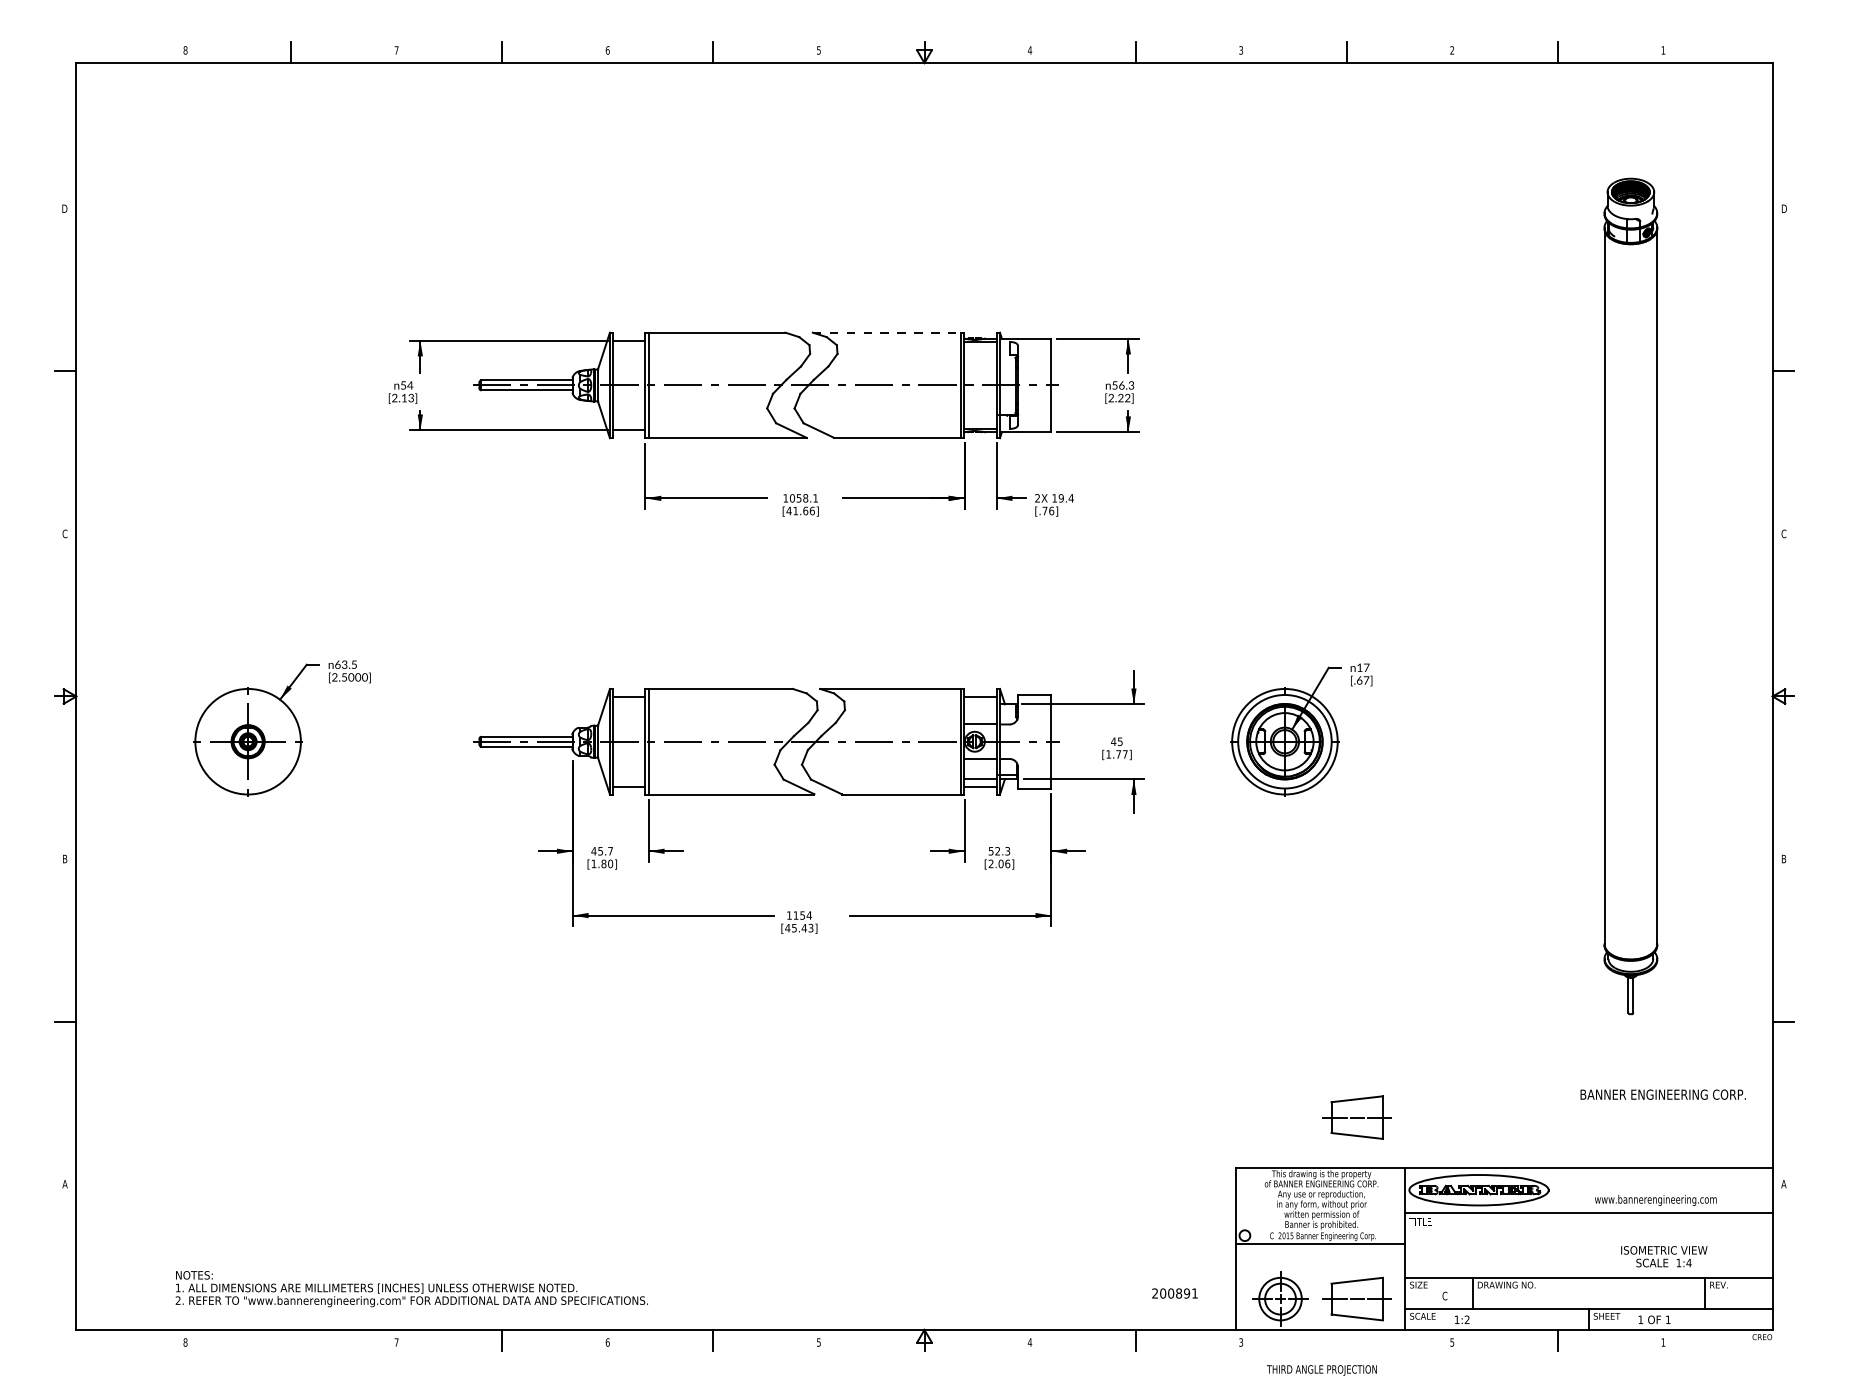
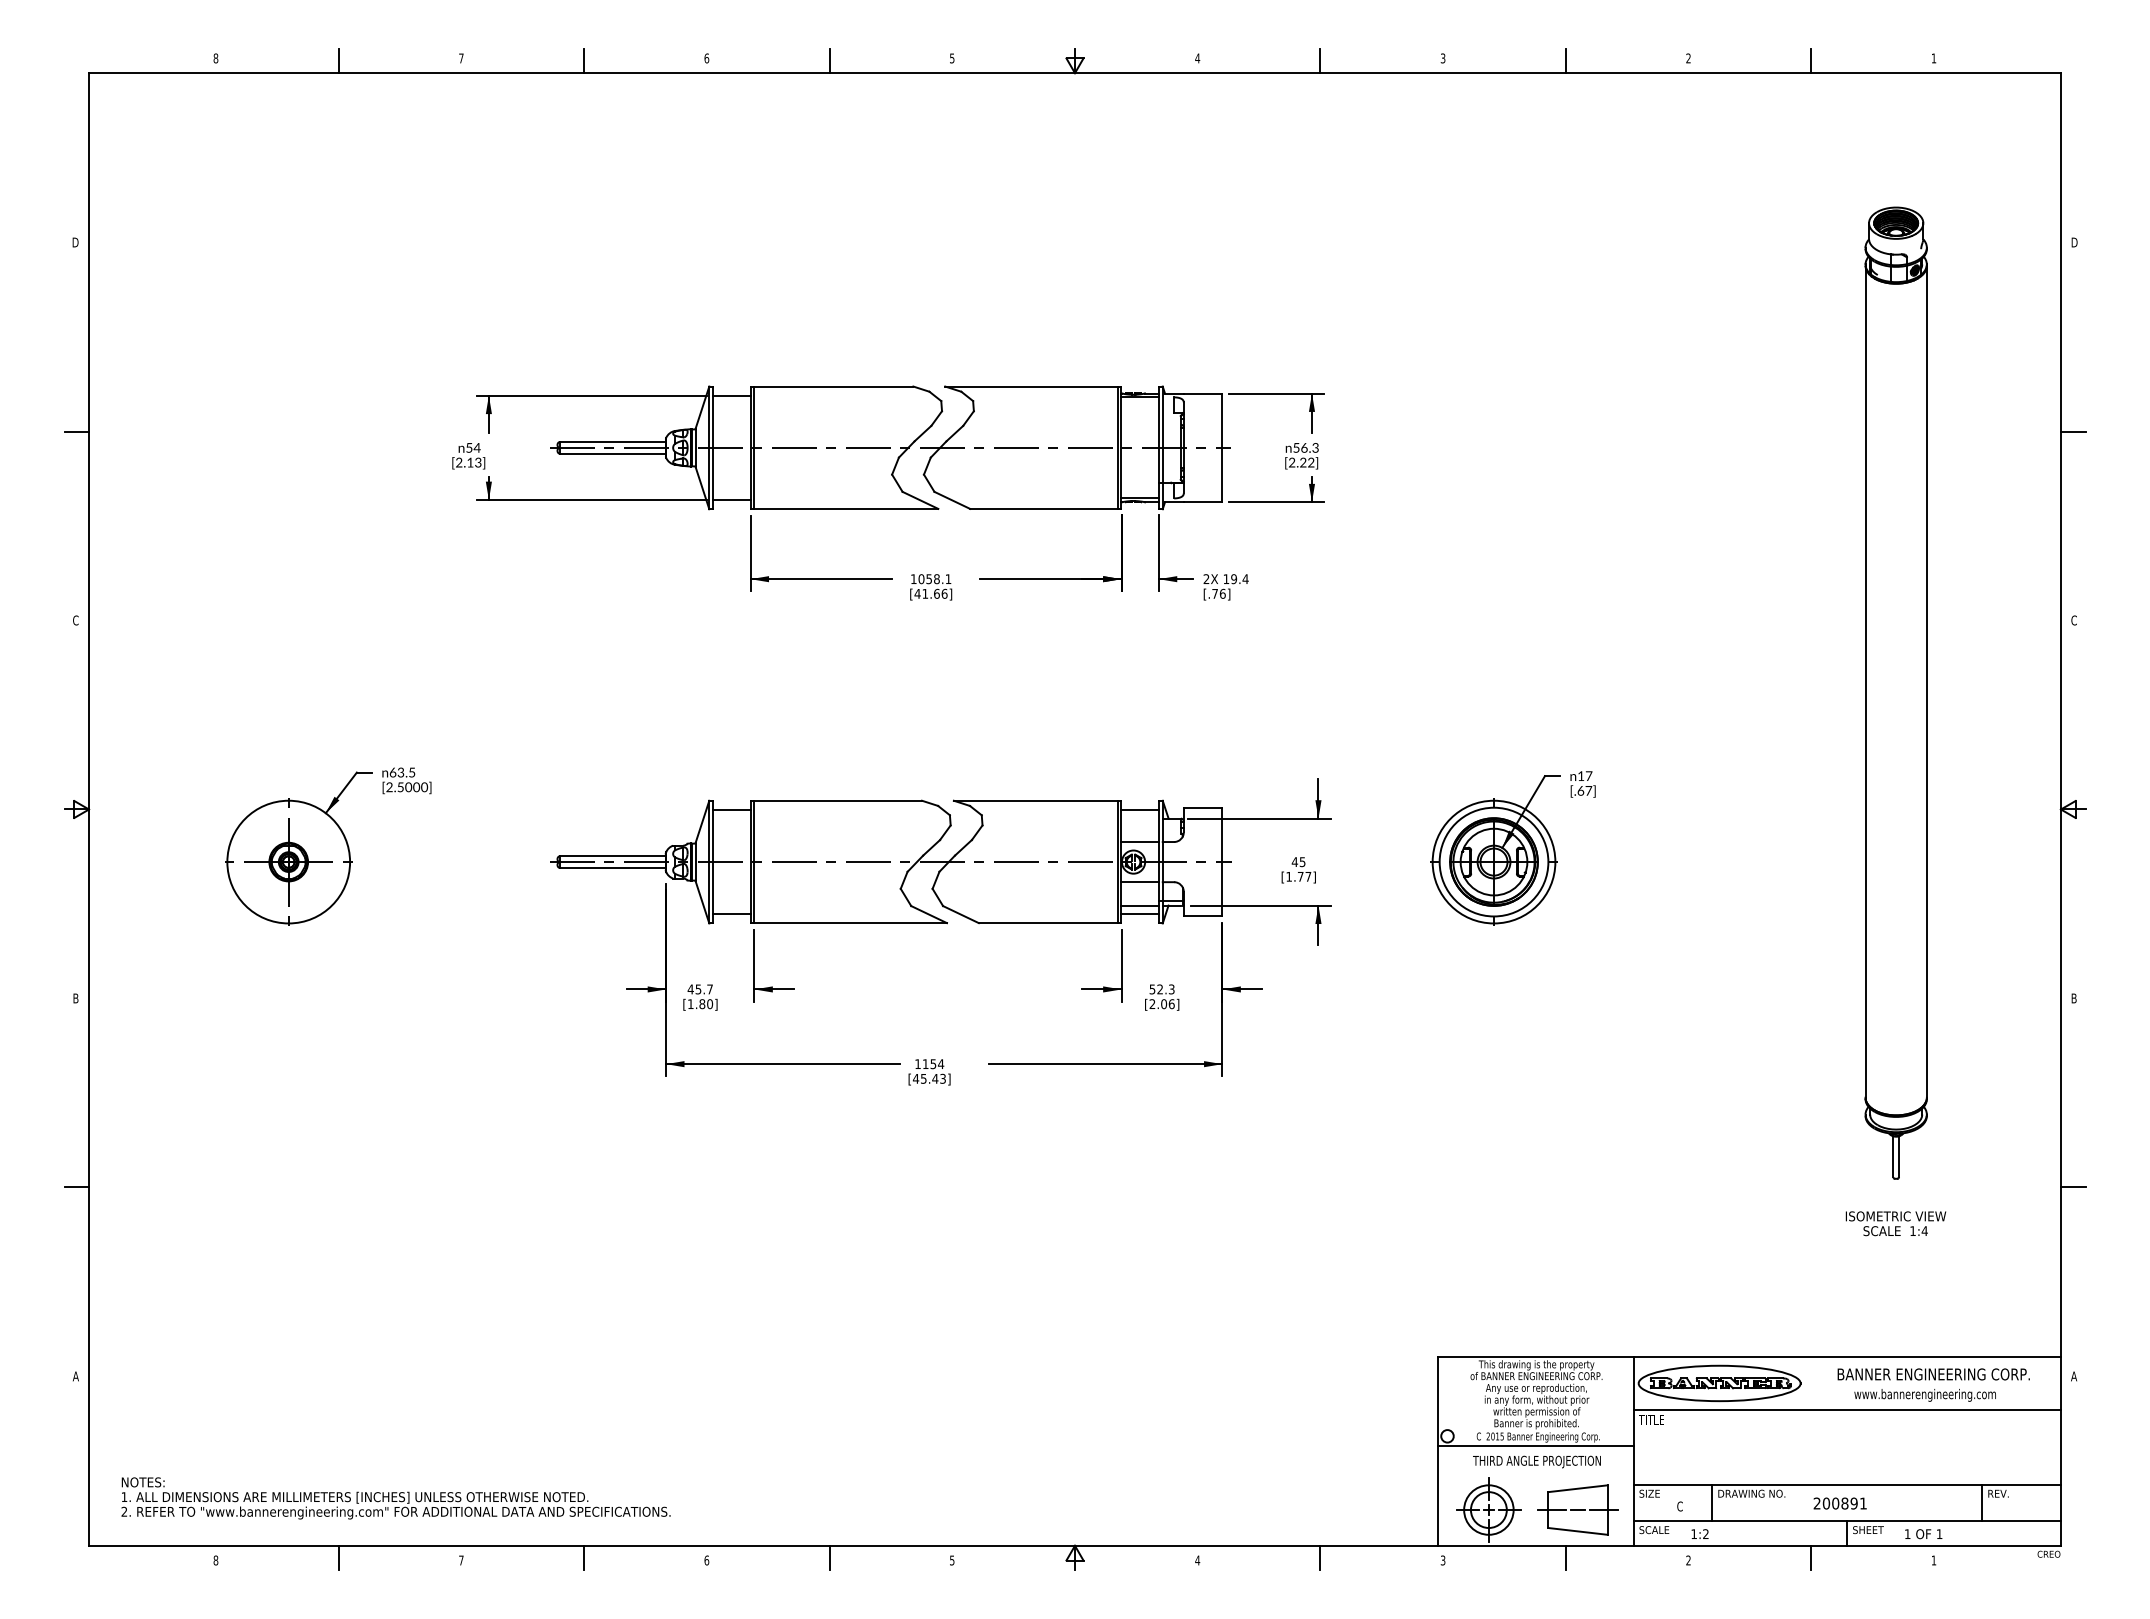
line: (887, 332) -> (1031, 386), dashed -> solid
text: (1662, 1094) -> (1933, 1374), moved
part: (1356, 1117) -> (1577, 1298), removed
text: (1663, 1256) -> (1895, 1223), moved
text: (411, 1289) -> (395, 1498), moved
text: (1174, 1293) -> (1839, 1503), moved
line: (290, 1339) -> (338, 1557), added
line: (1346, 1339) -> (1565, 1557), added
text: (1452, 1342) -> (1688, 1560), 5 -> 2
text: (1321, 1370) -> (1536, 1461), moved

